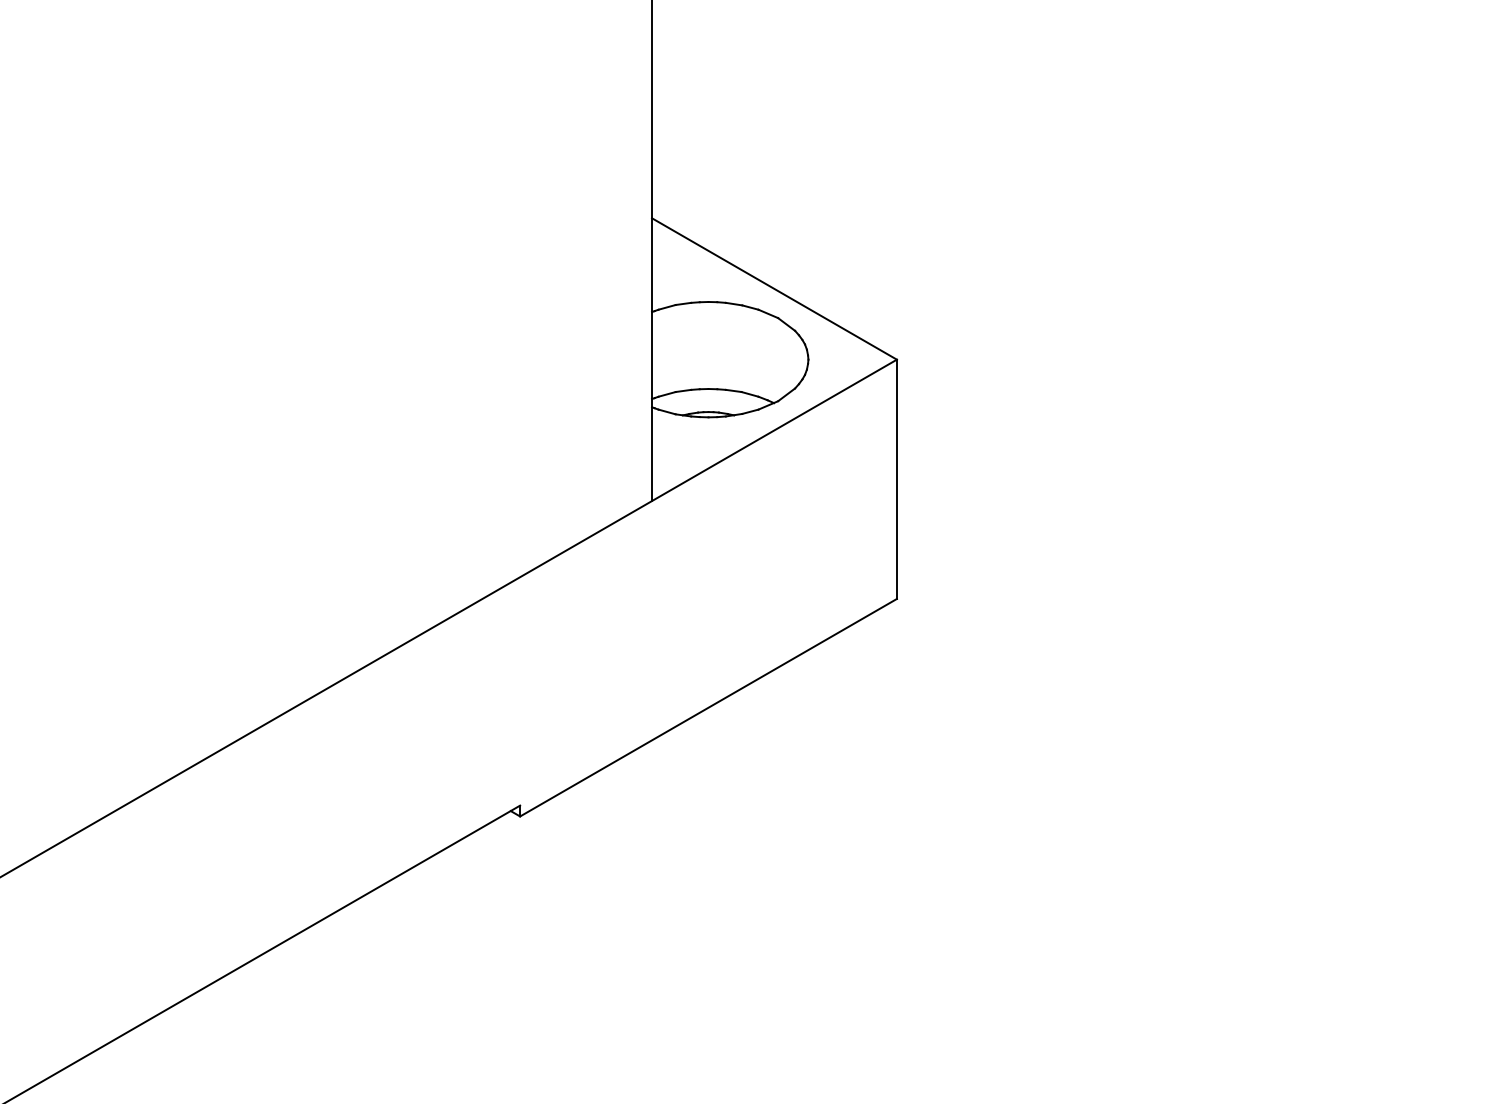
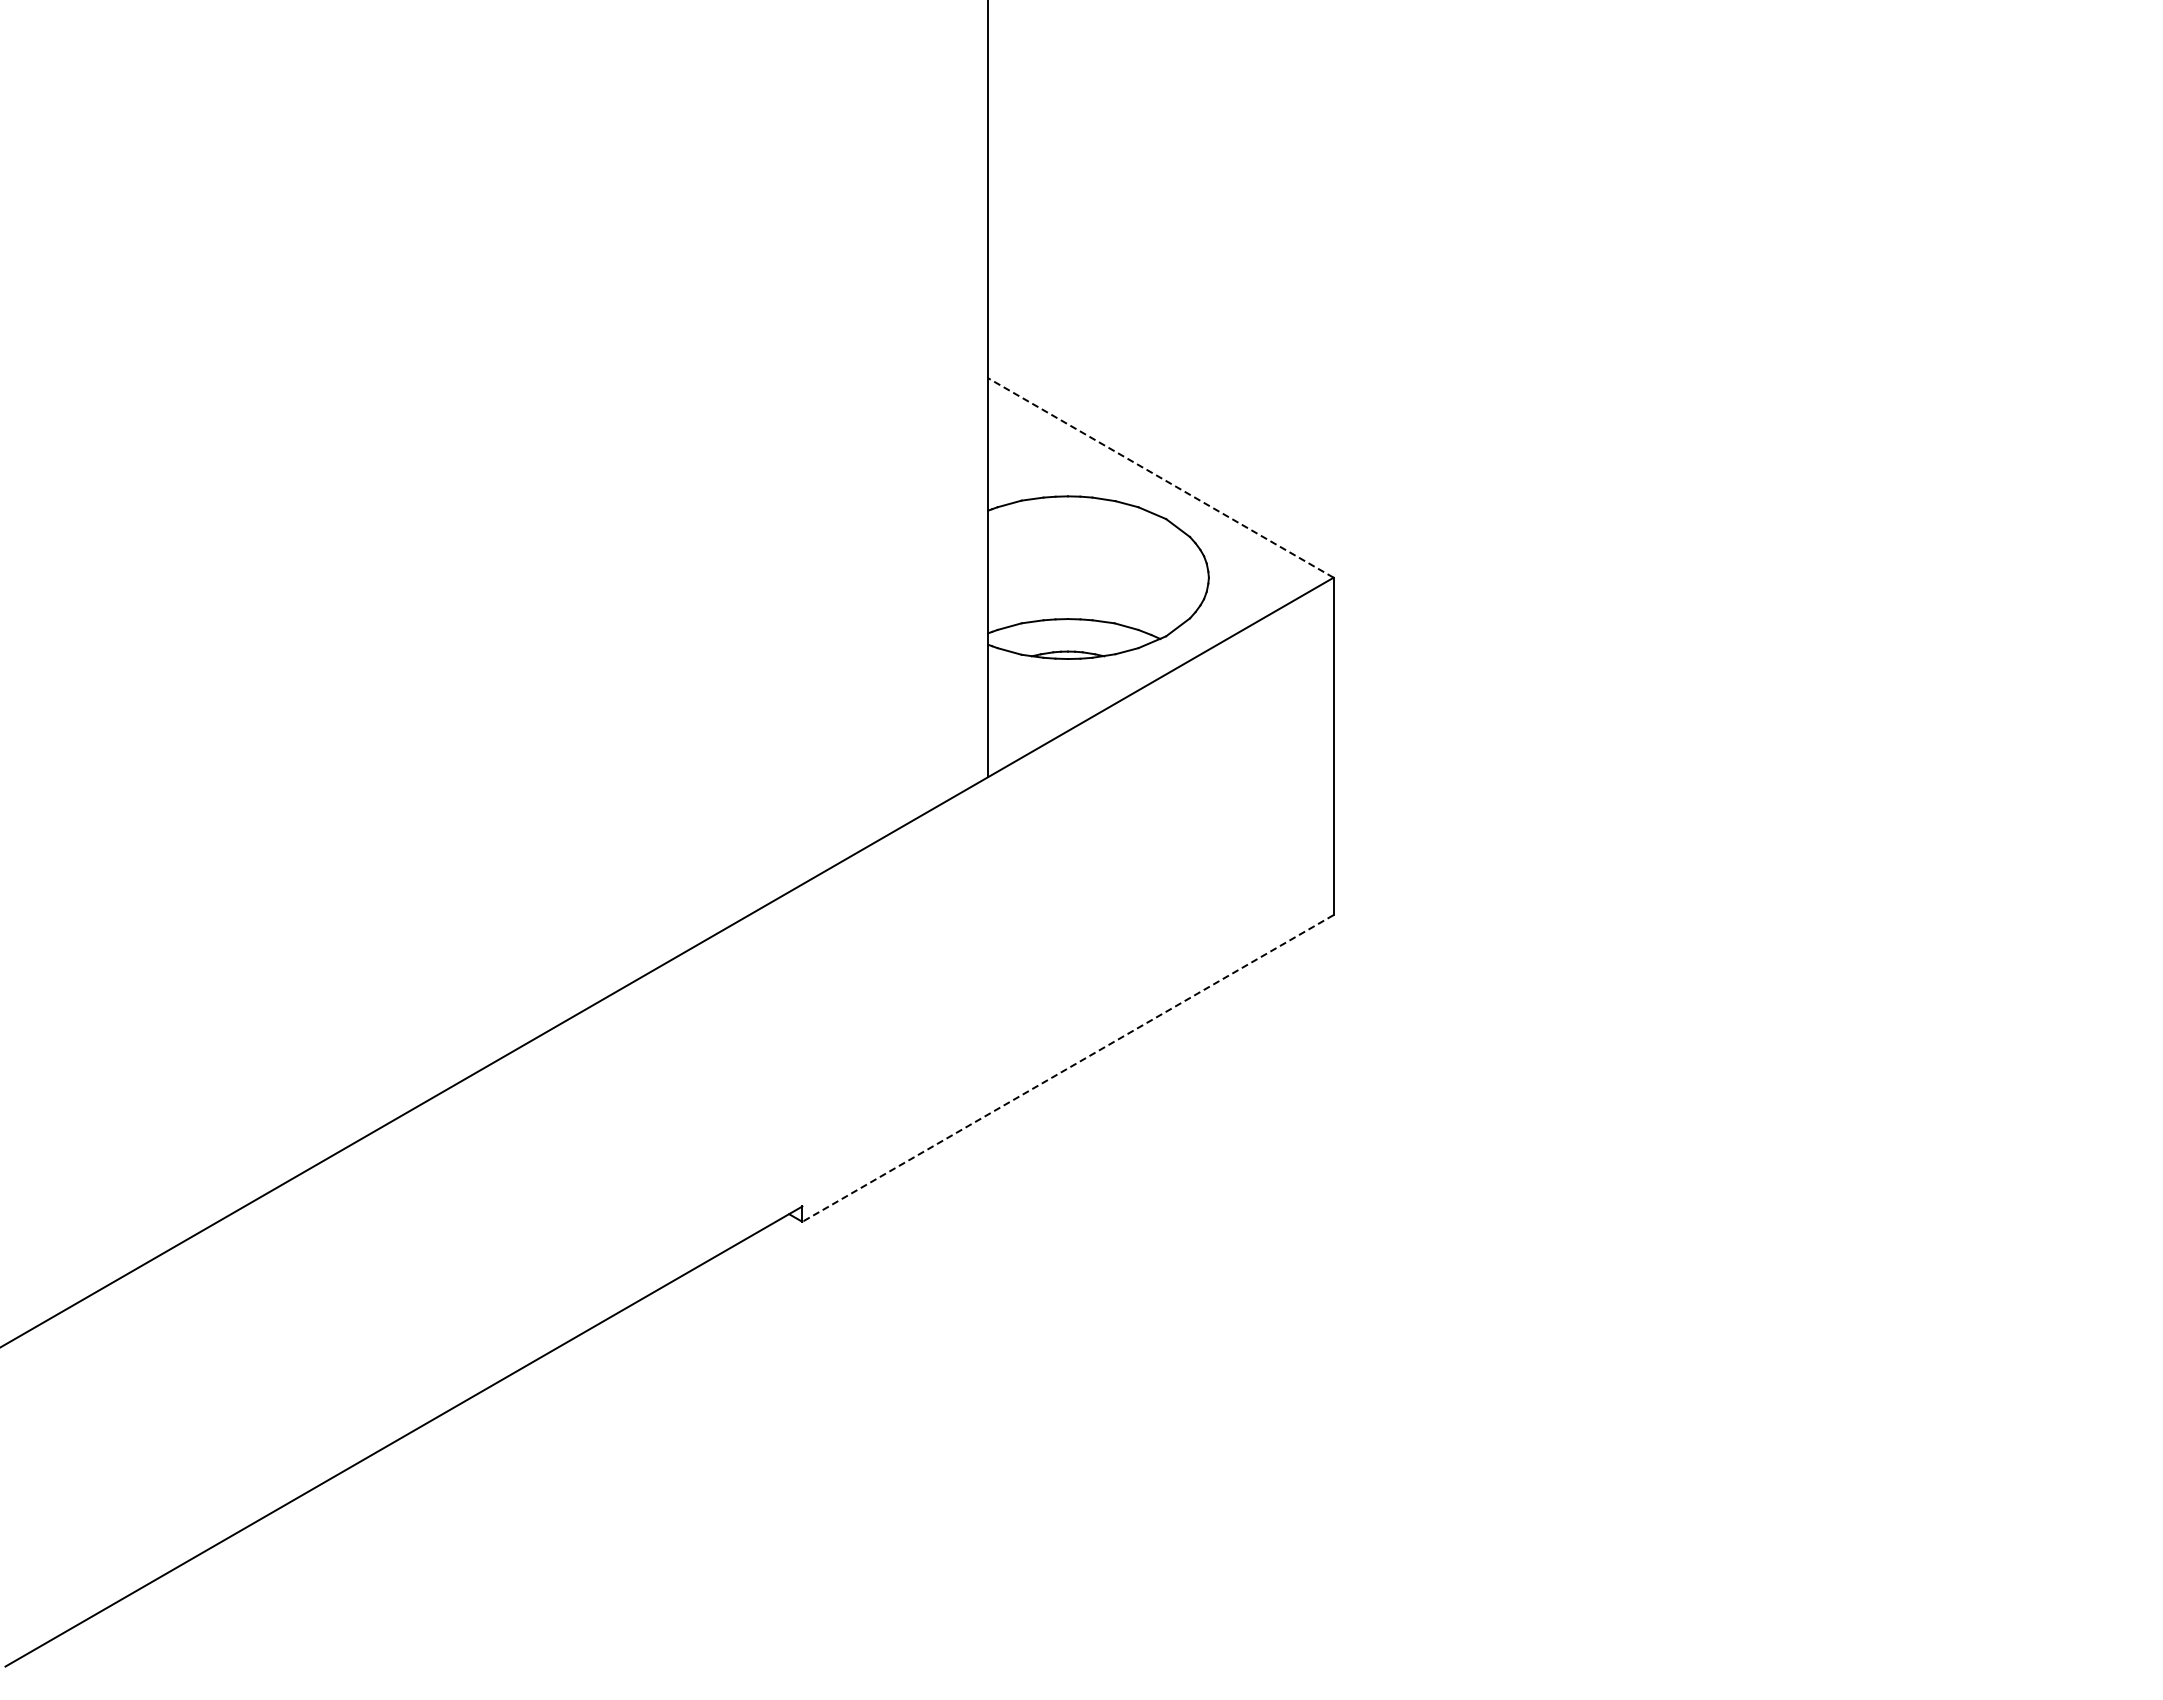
line: (774, 288) -> (1160, 477), solid -> dashed
line: (708, 707) -> (1068, 1068), solid -> dashed

